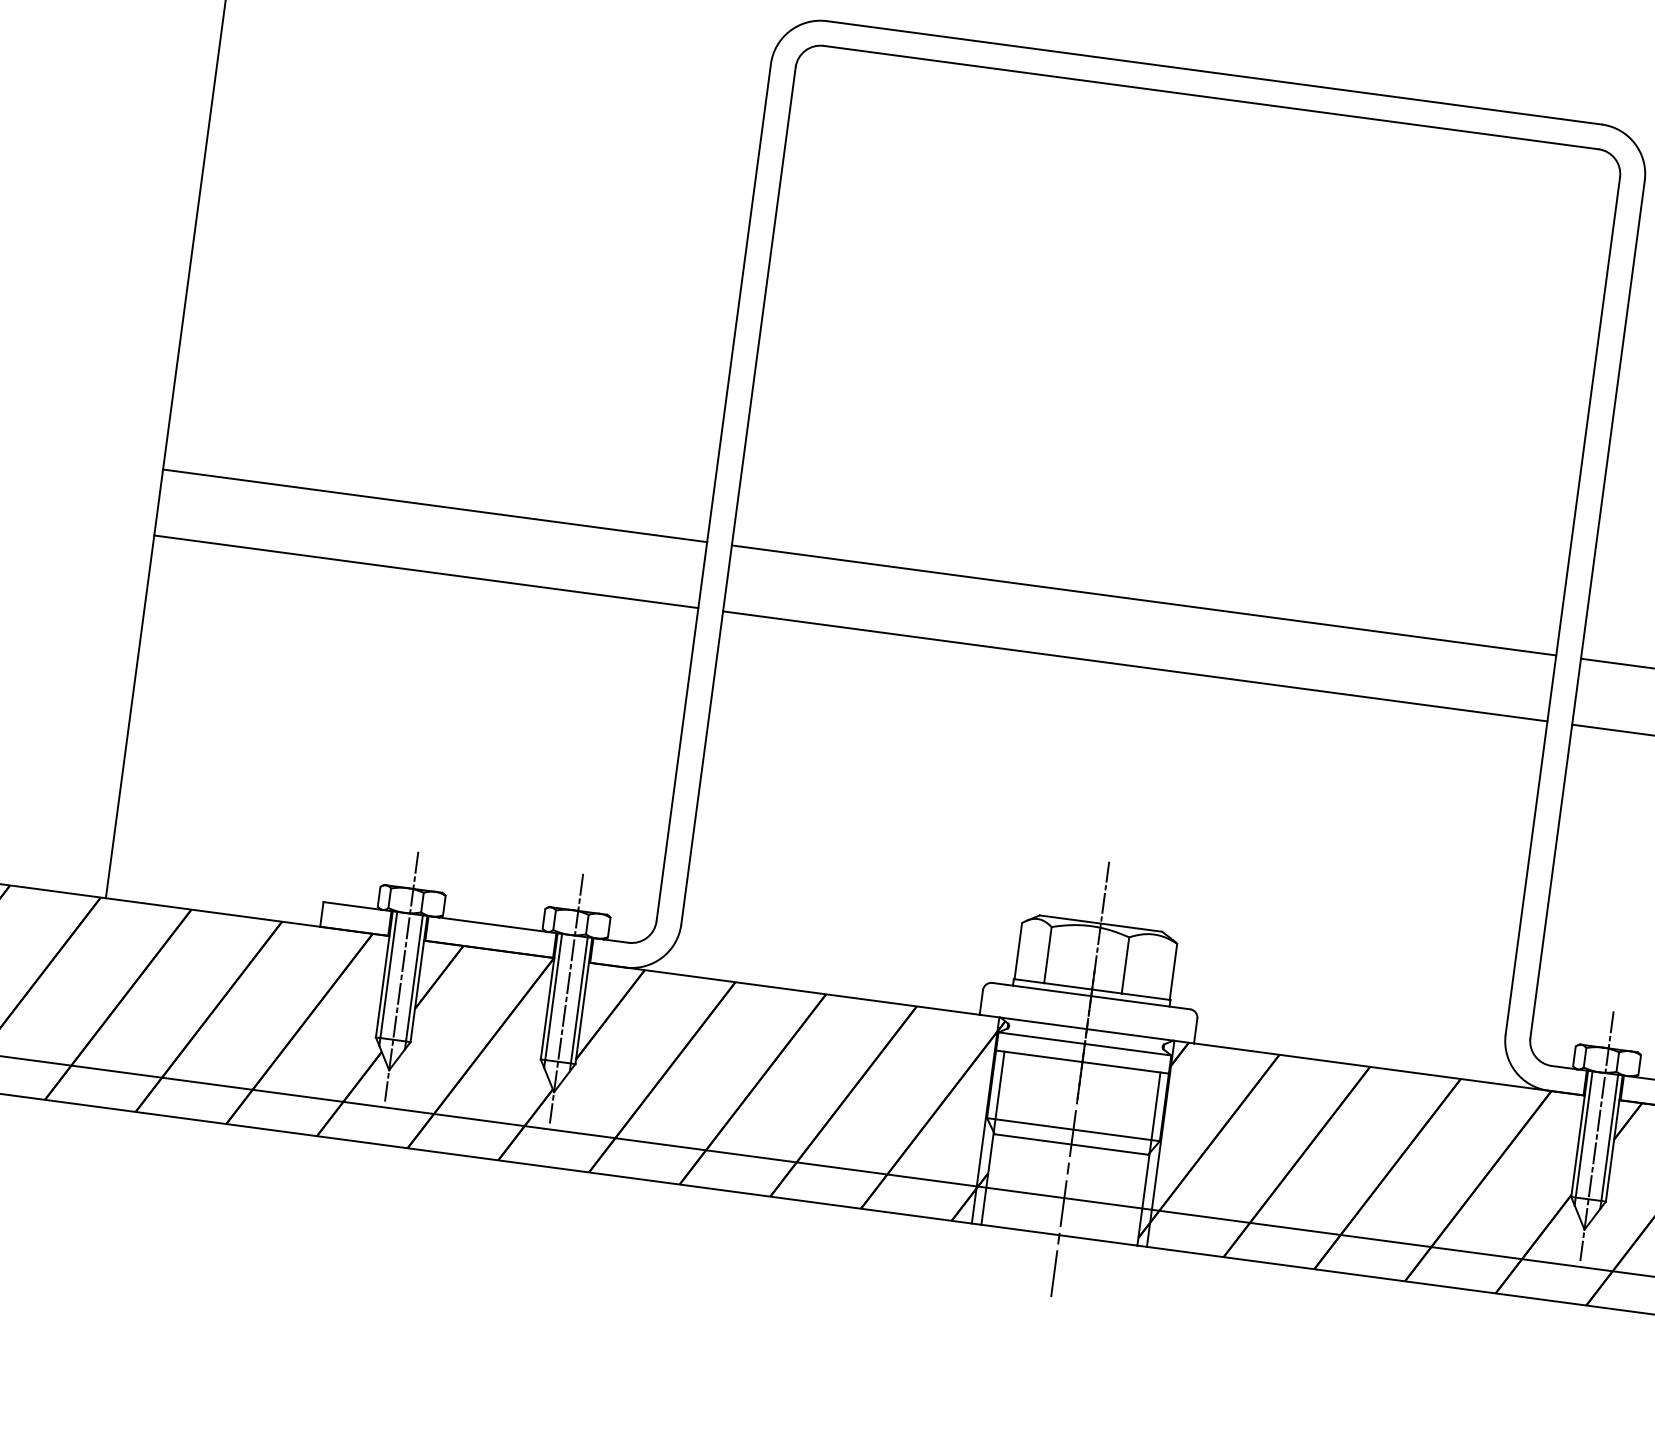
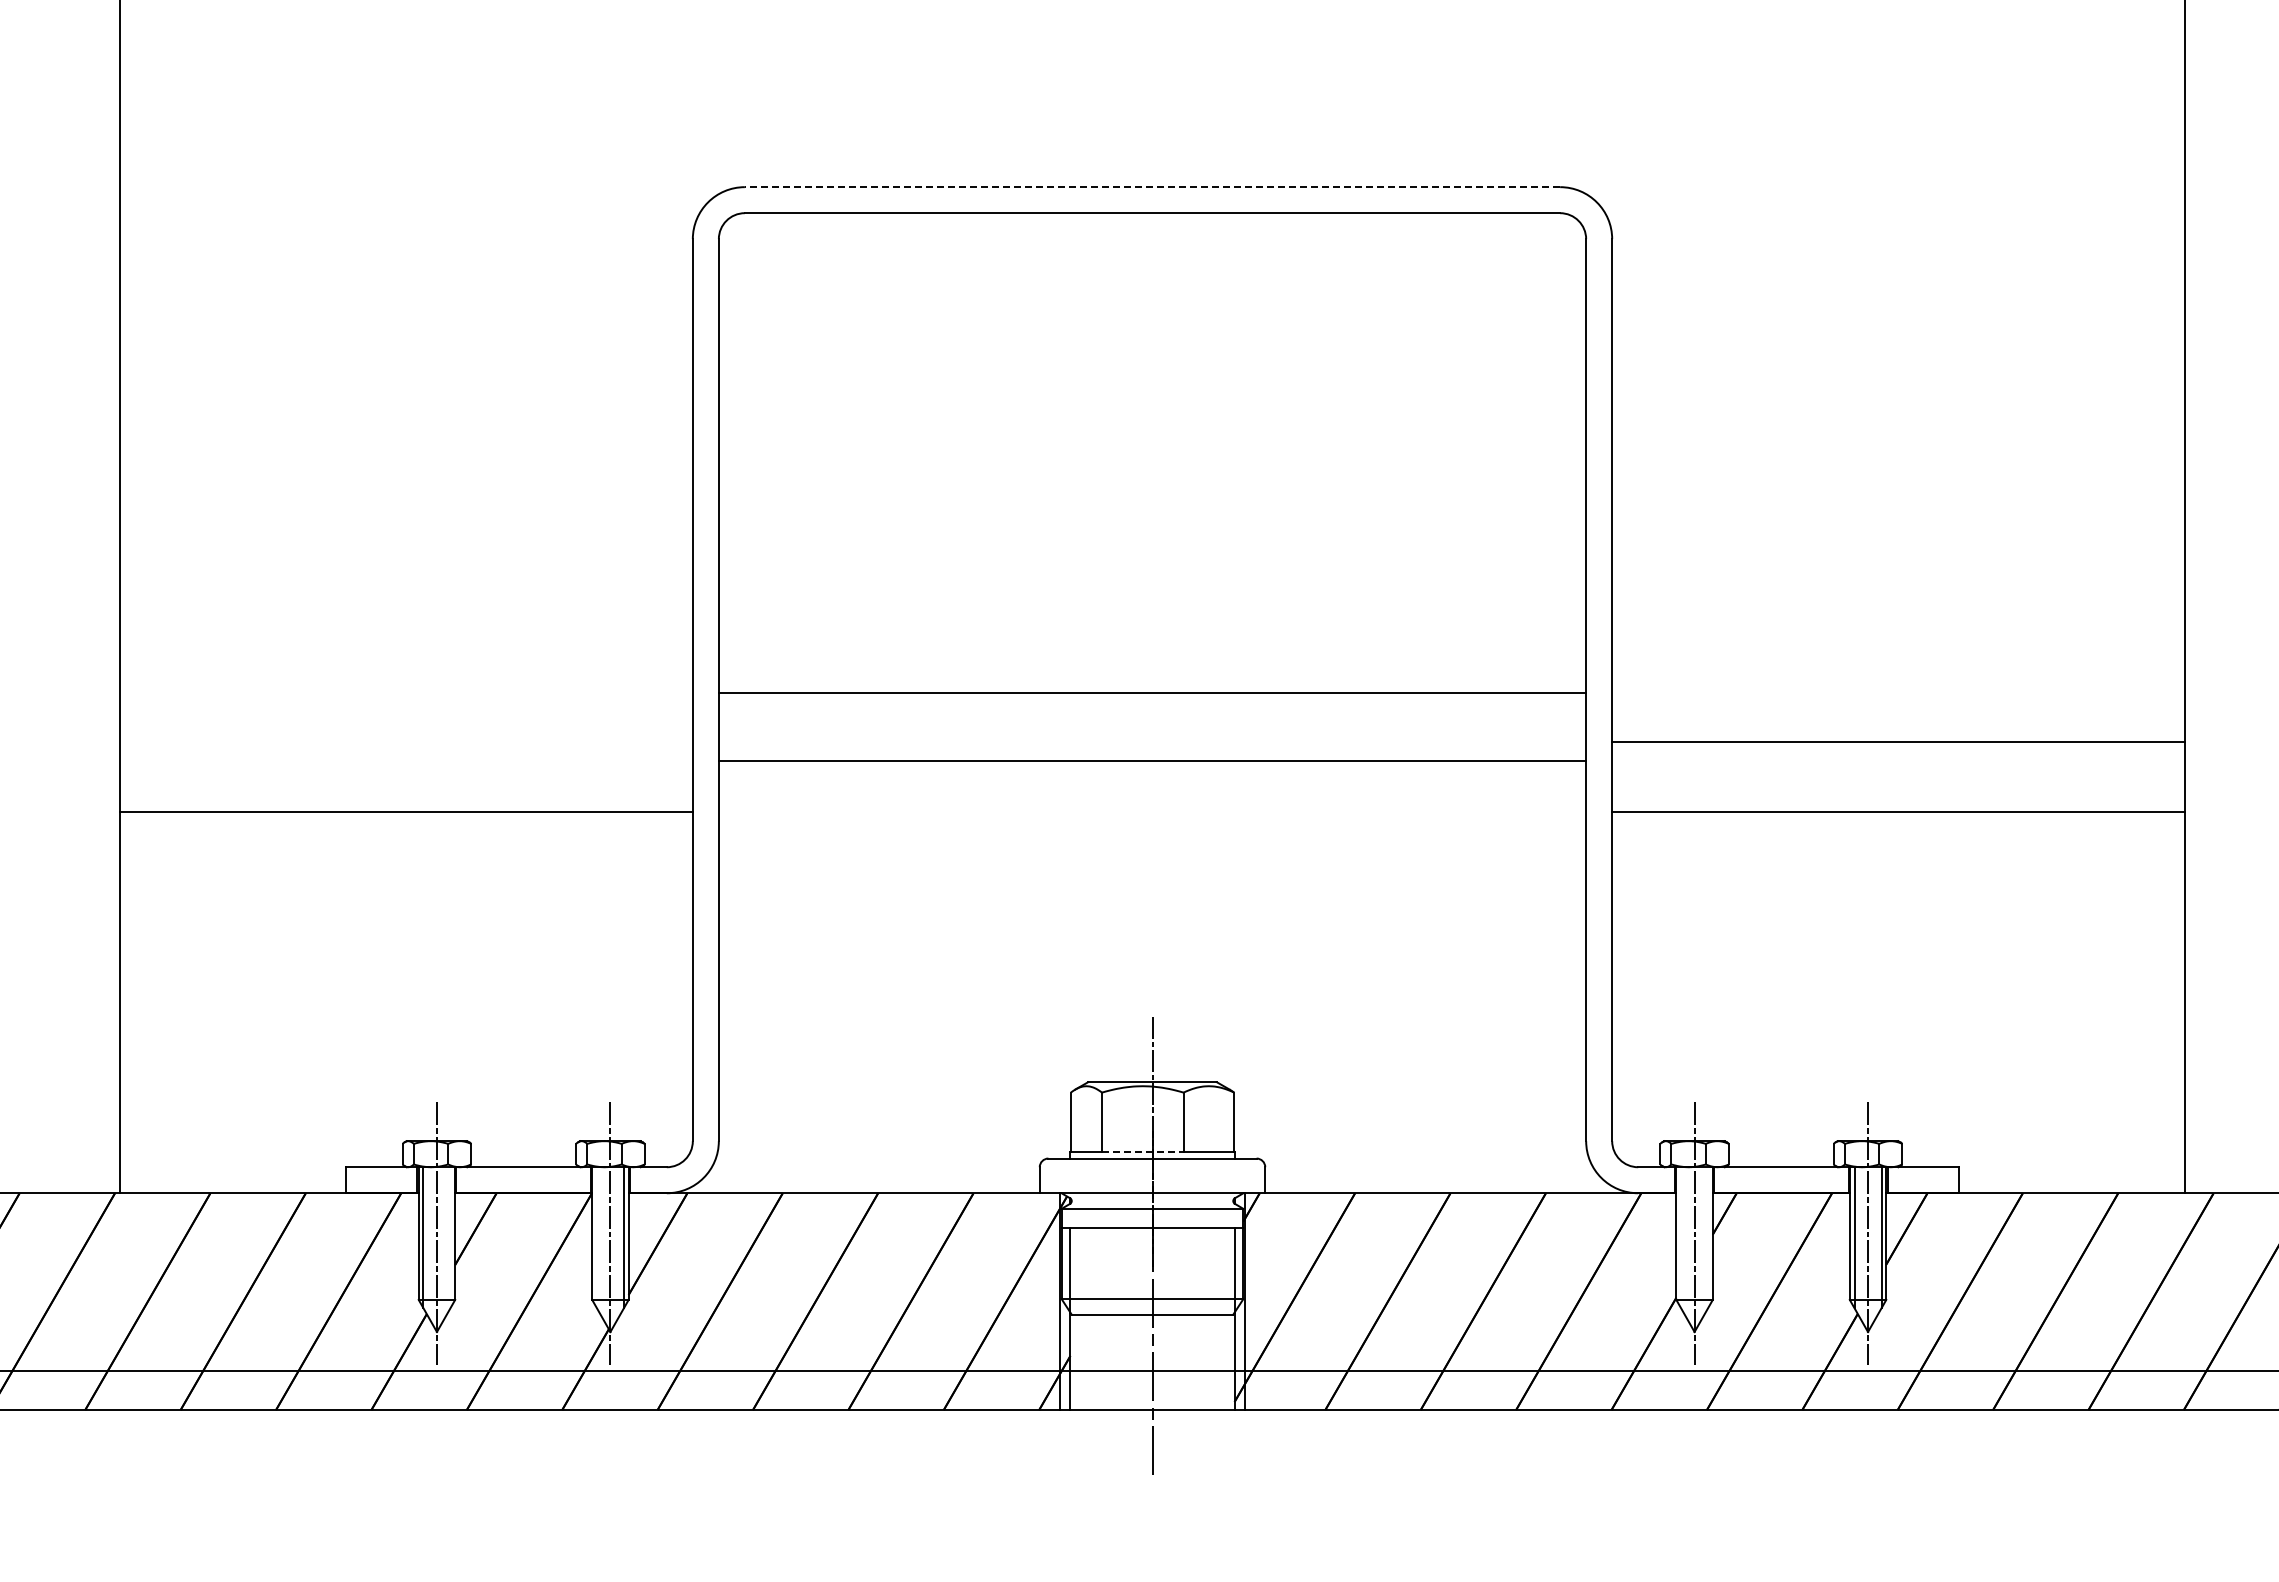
line: (1214, 73) -> (1152, 187), solid -> dashed
line: (434, 506) -> (406, 742), removed
line: (1144, 600) -> (1152, 693), moved
line: (1135, 666) -> (1152, 760), moved
line: (414, 982) -> (450, 1237), removed
line: (1082, 988) -> (1142, 1151), solid -> dashed
line: (552, 1000) -> (596, 1237), removed
line: (1584, 1138) -> (1681, 1237), removed
line: (1609, 1141) -> (1708, 1237), removed

